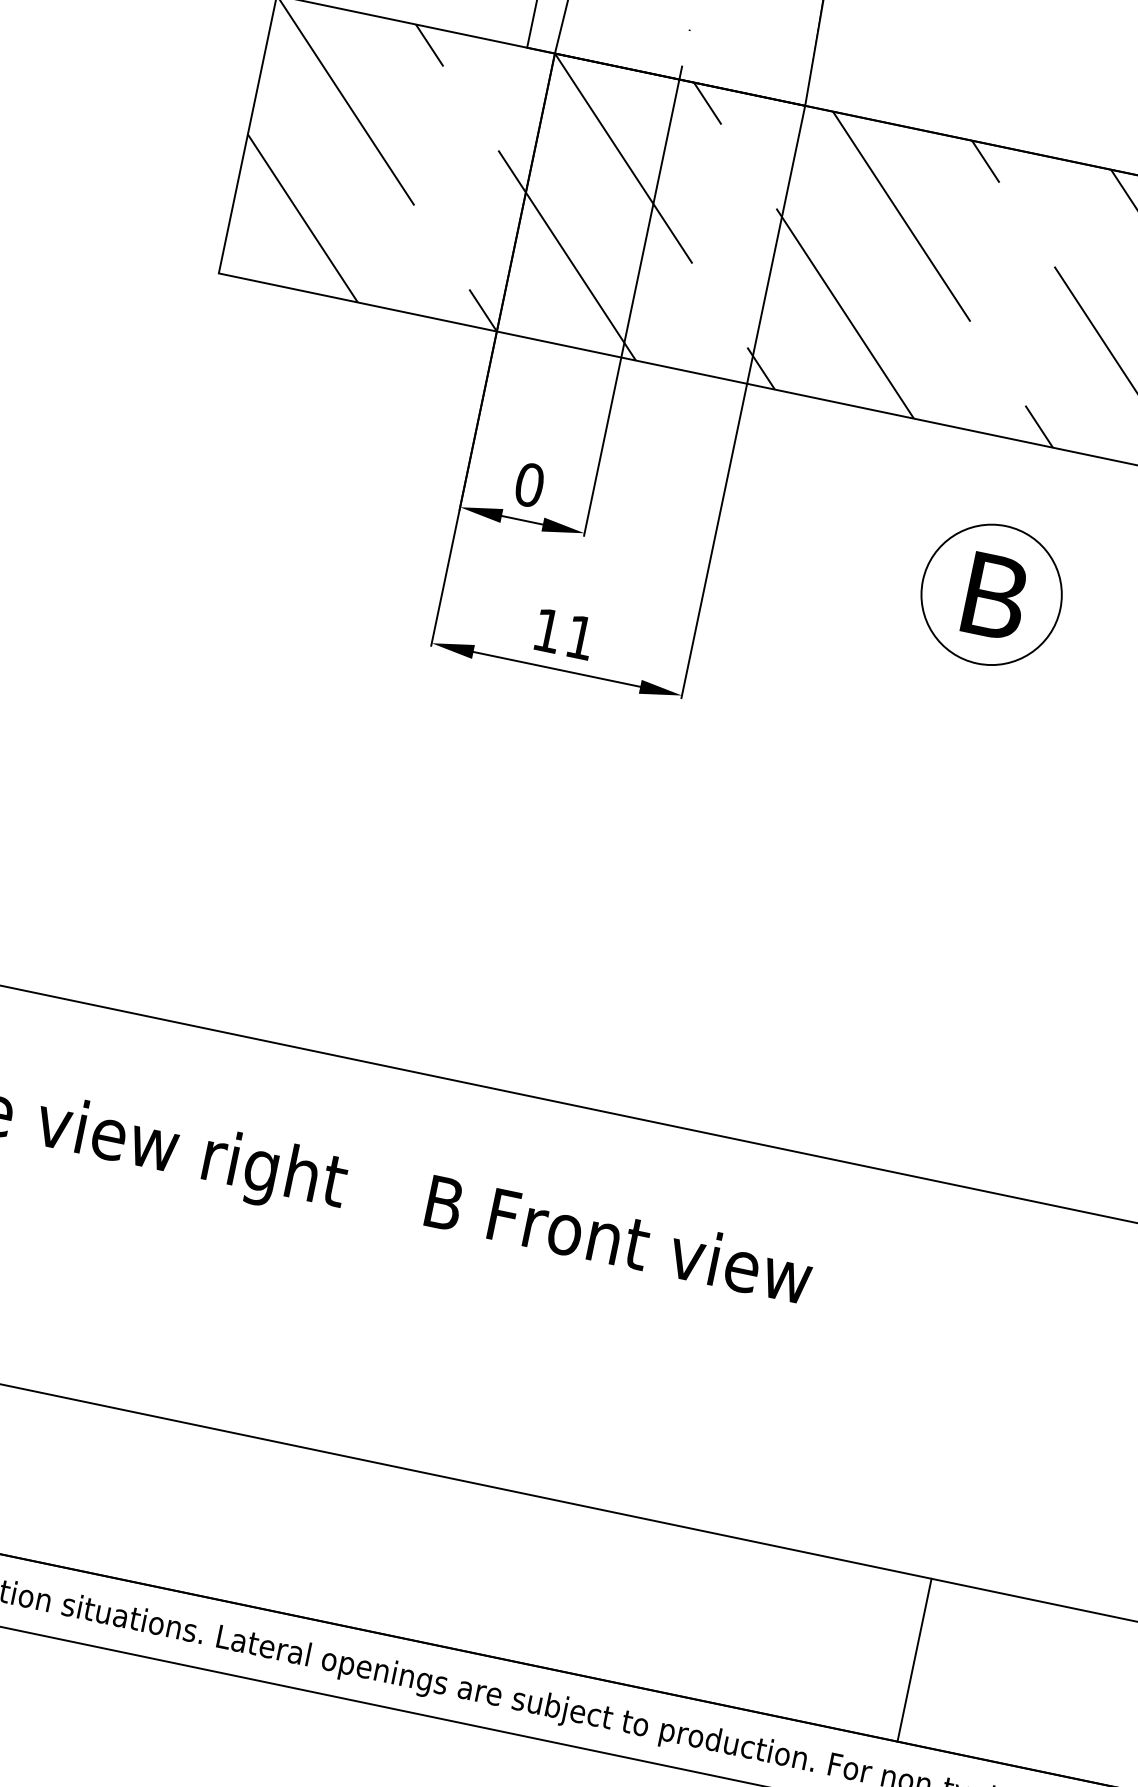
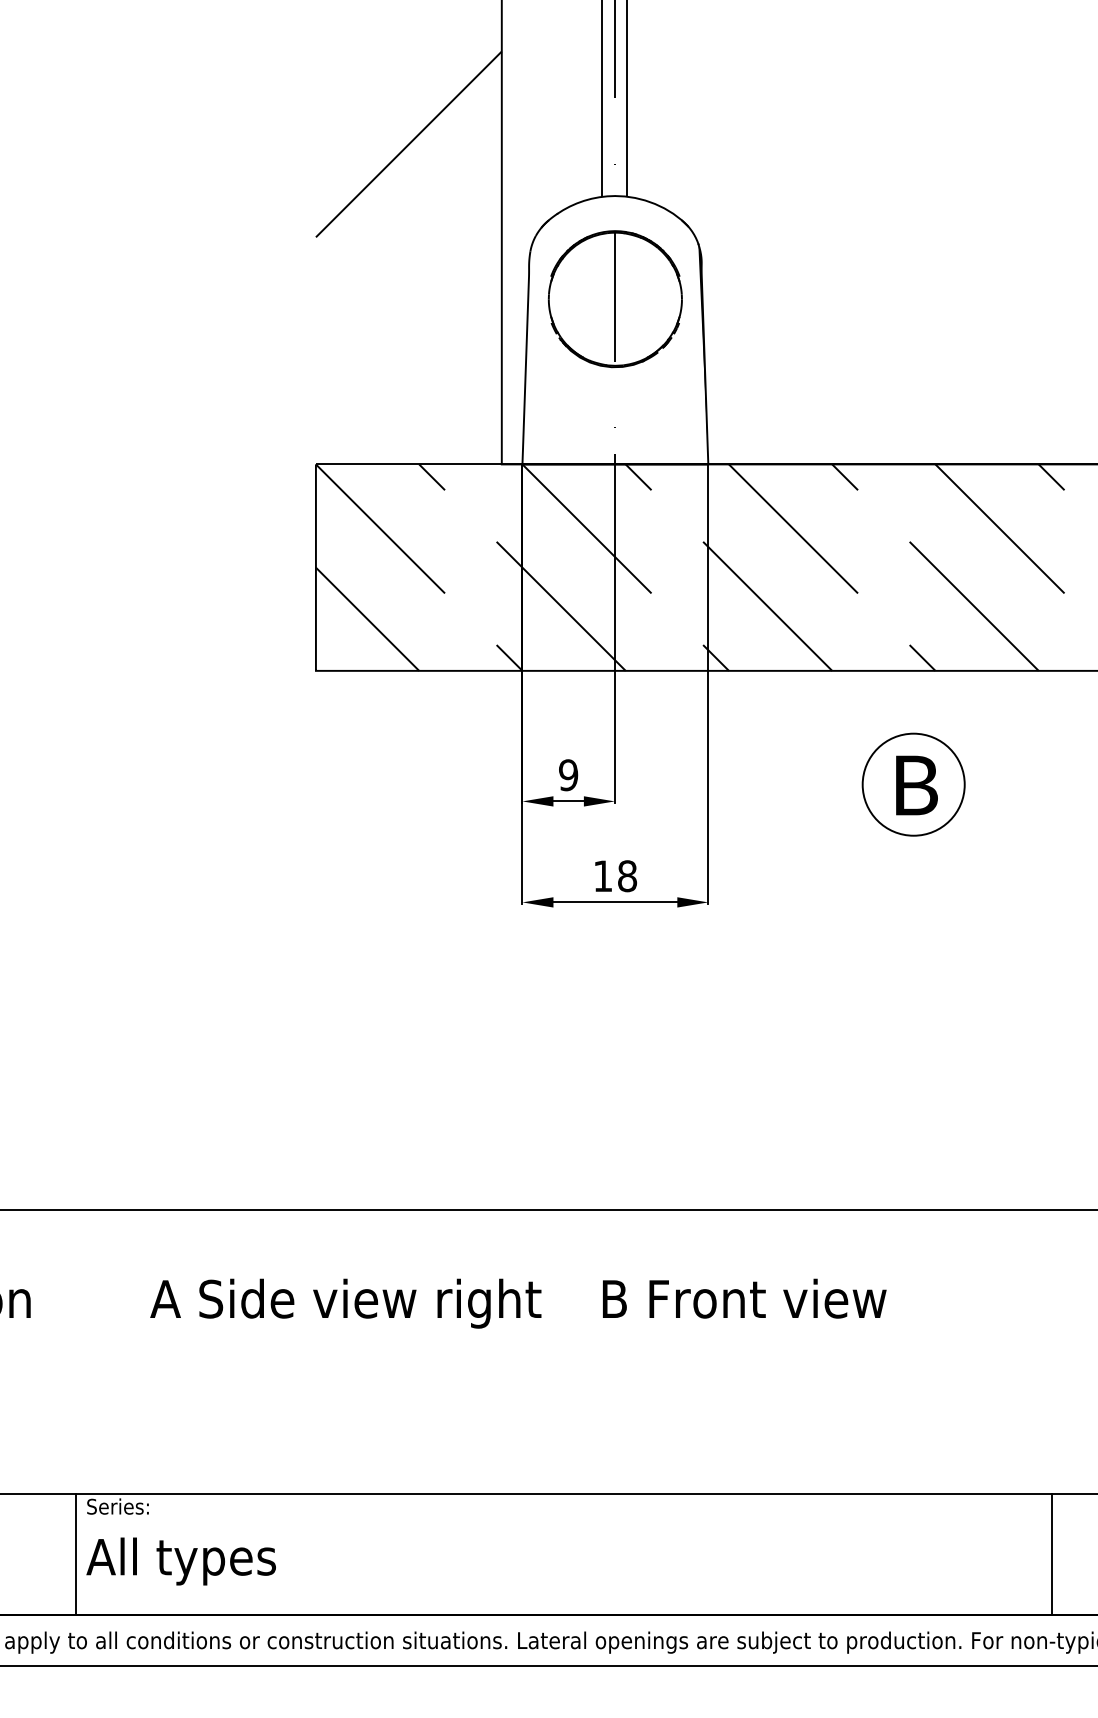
text: (529, 485) -> (568, 775), 0 -> 9
text: (580, 637) -> (627, 876), 11 -> 18
line: (915, 1659) -> (1052, 1553), moved

